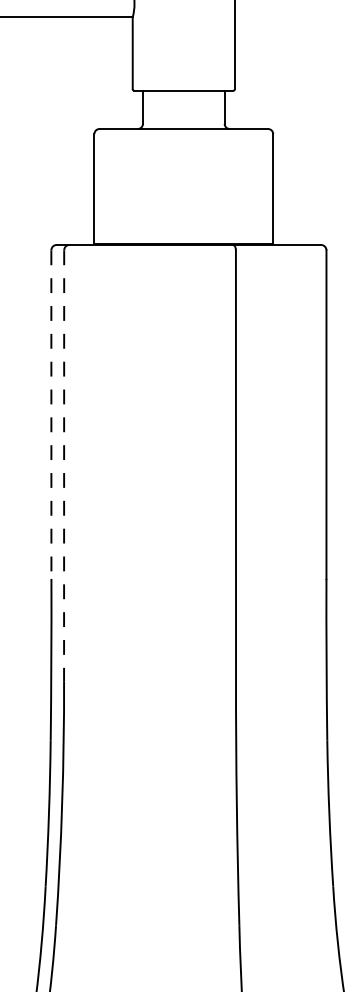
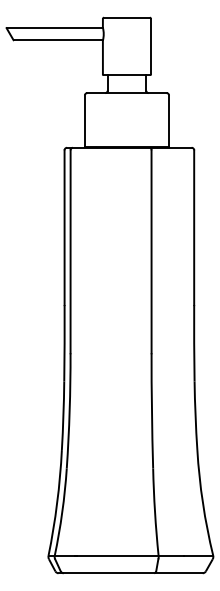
line: (51, 416) -> (64, 228), dashed -> solid
line: (63, 467) -> (70, 252), dashed -> solid

